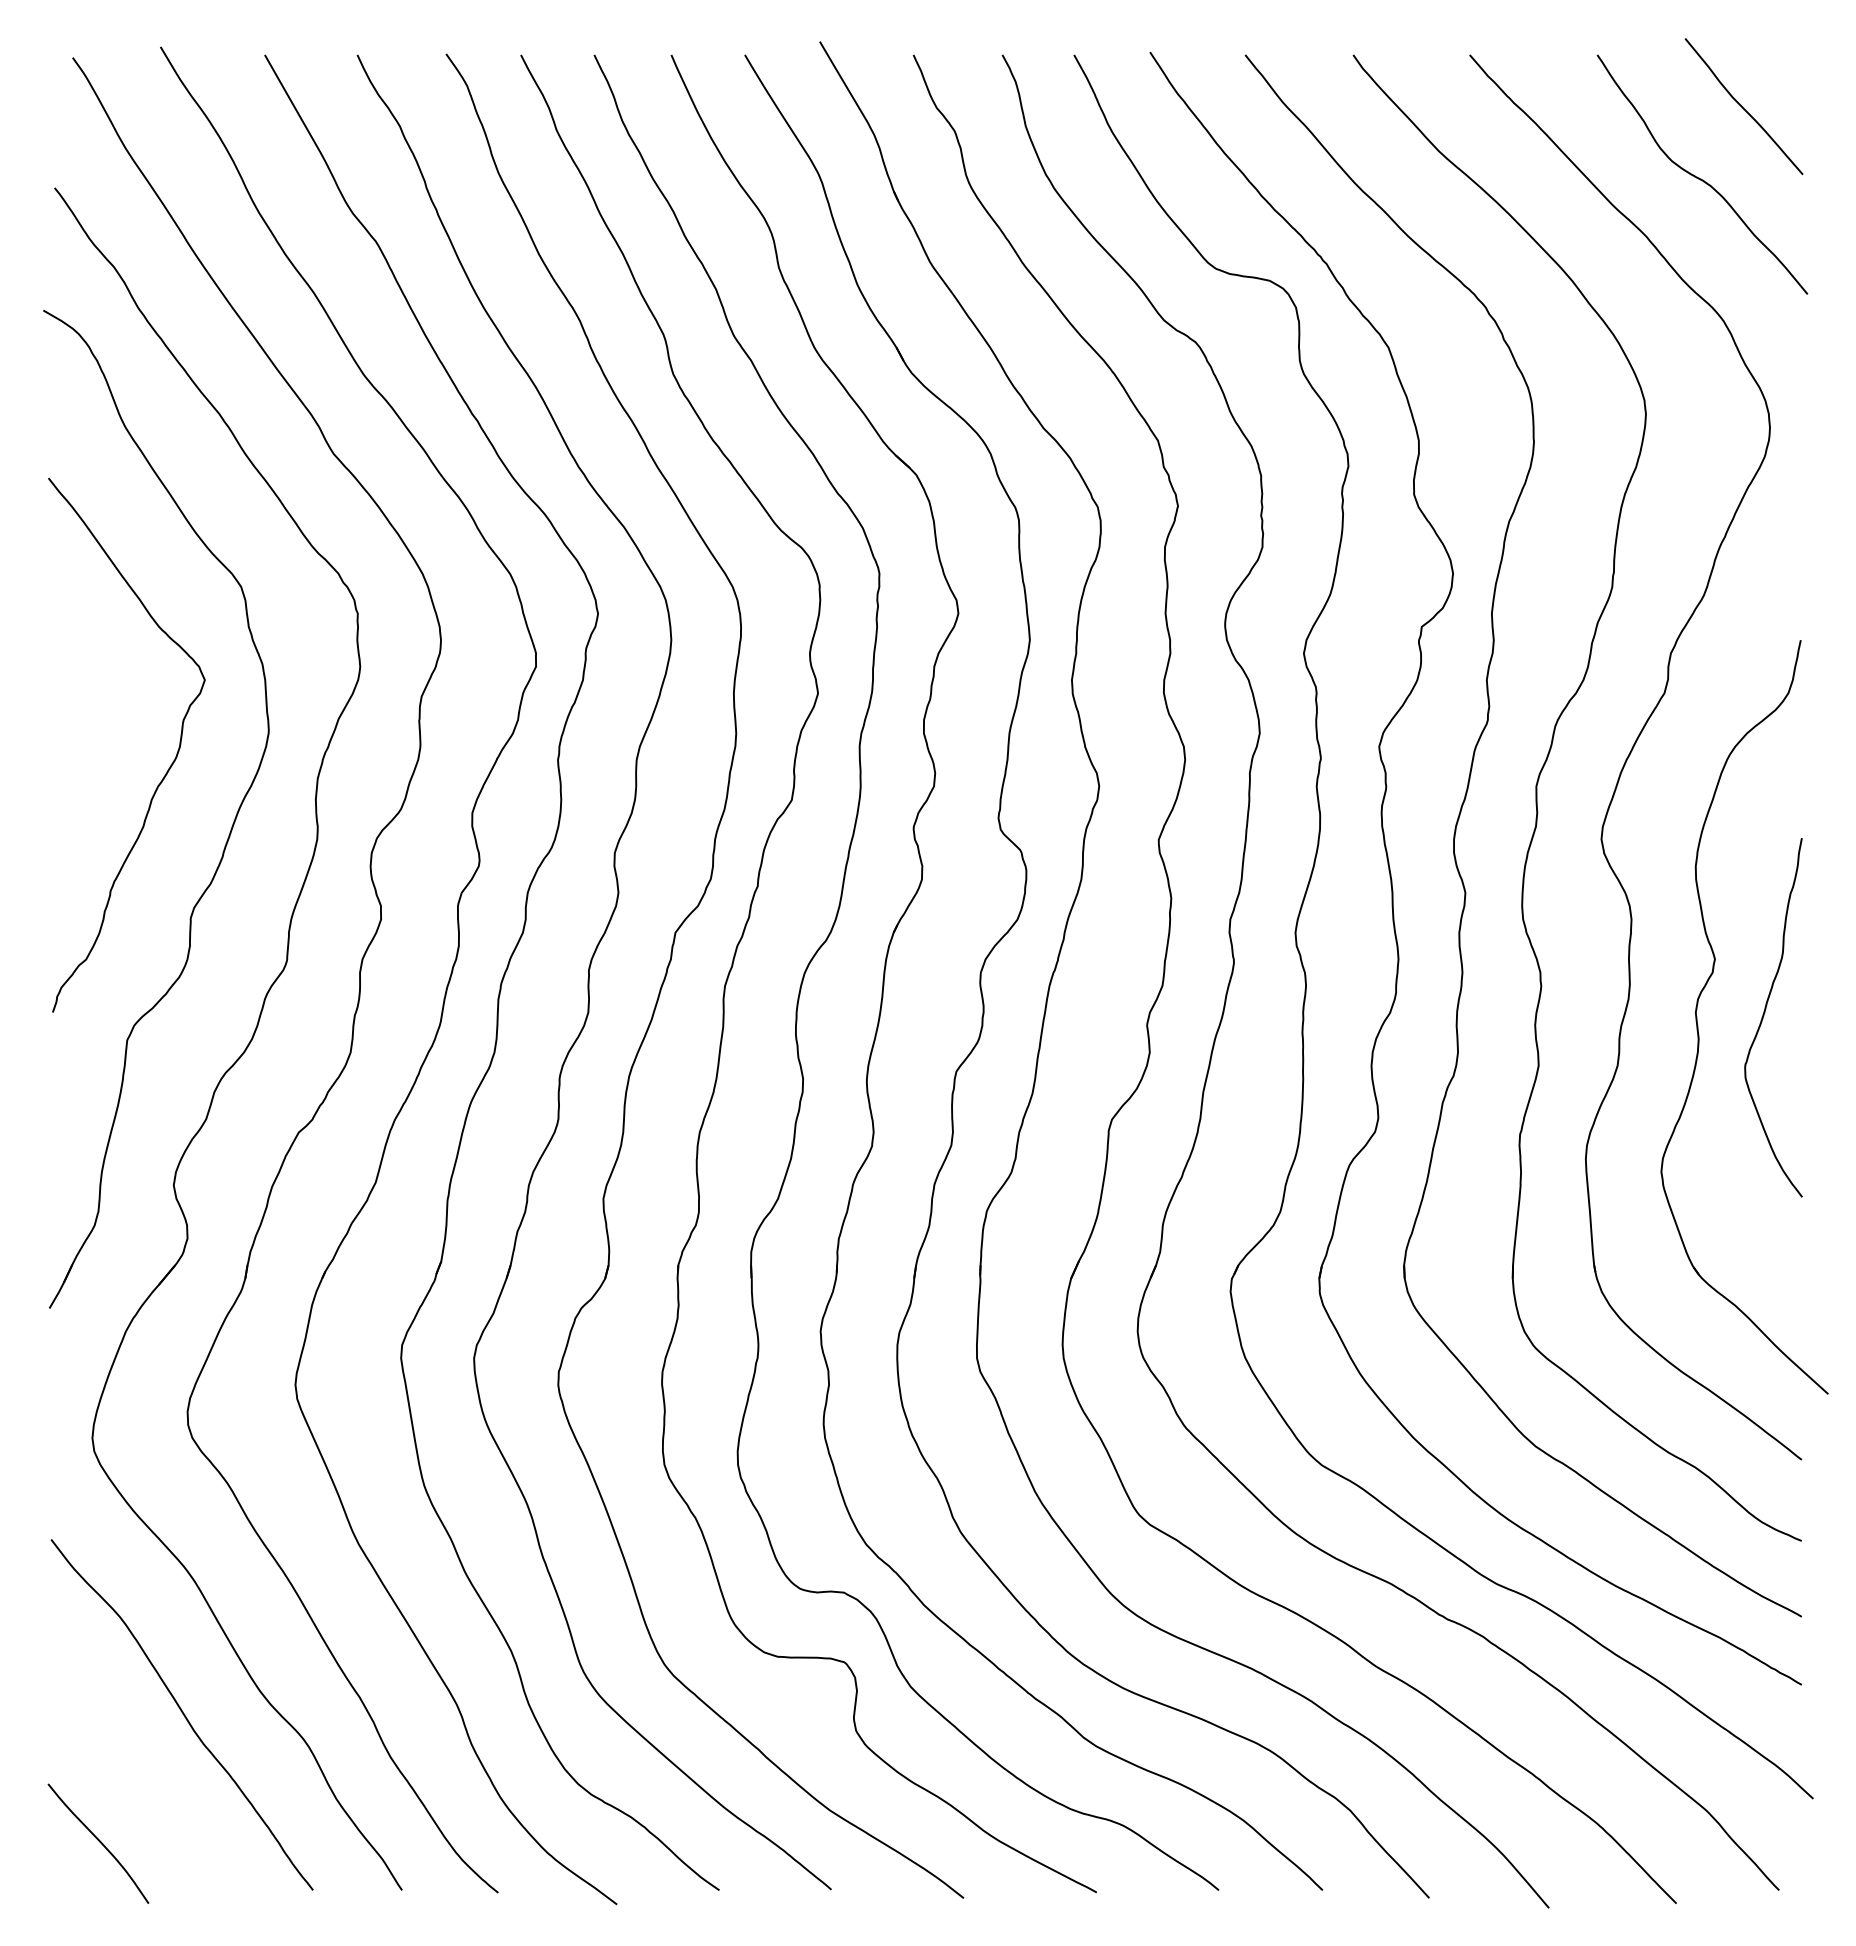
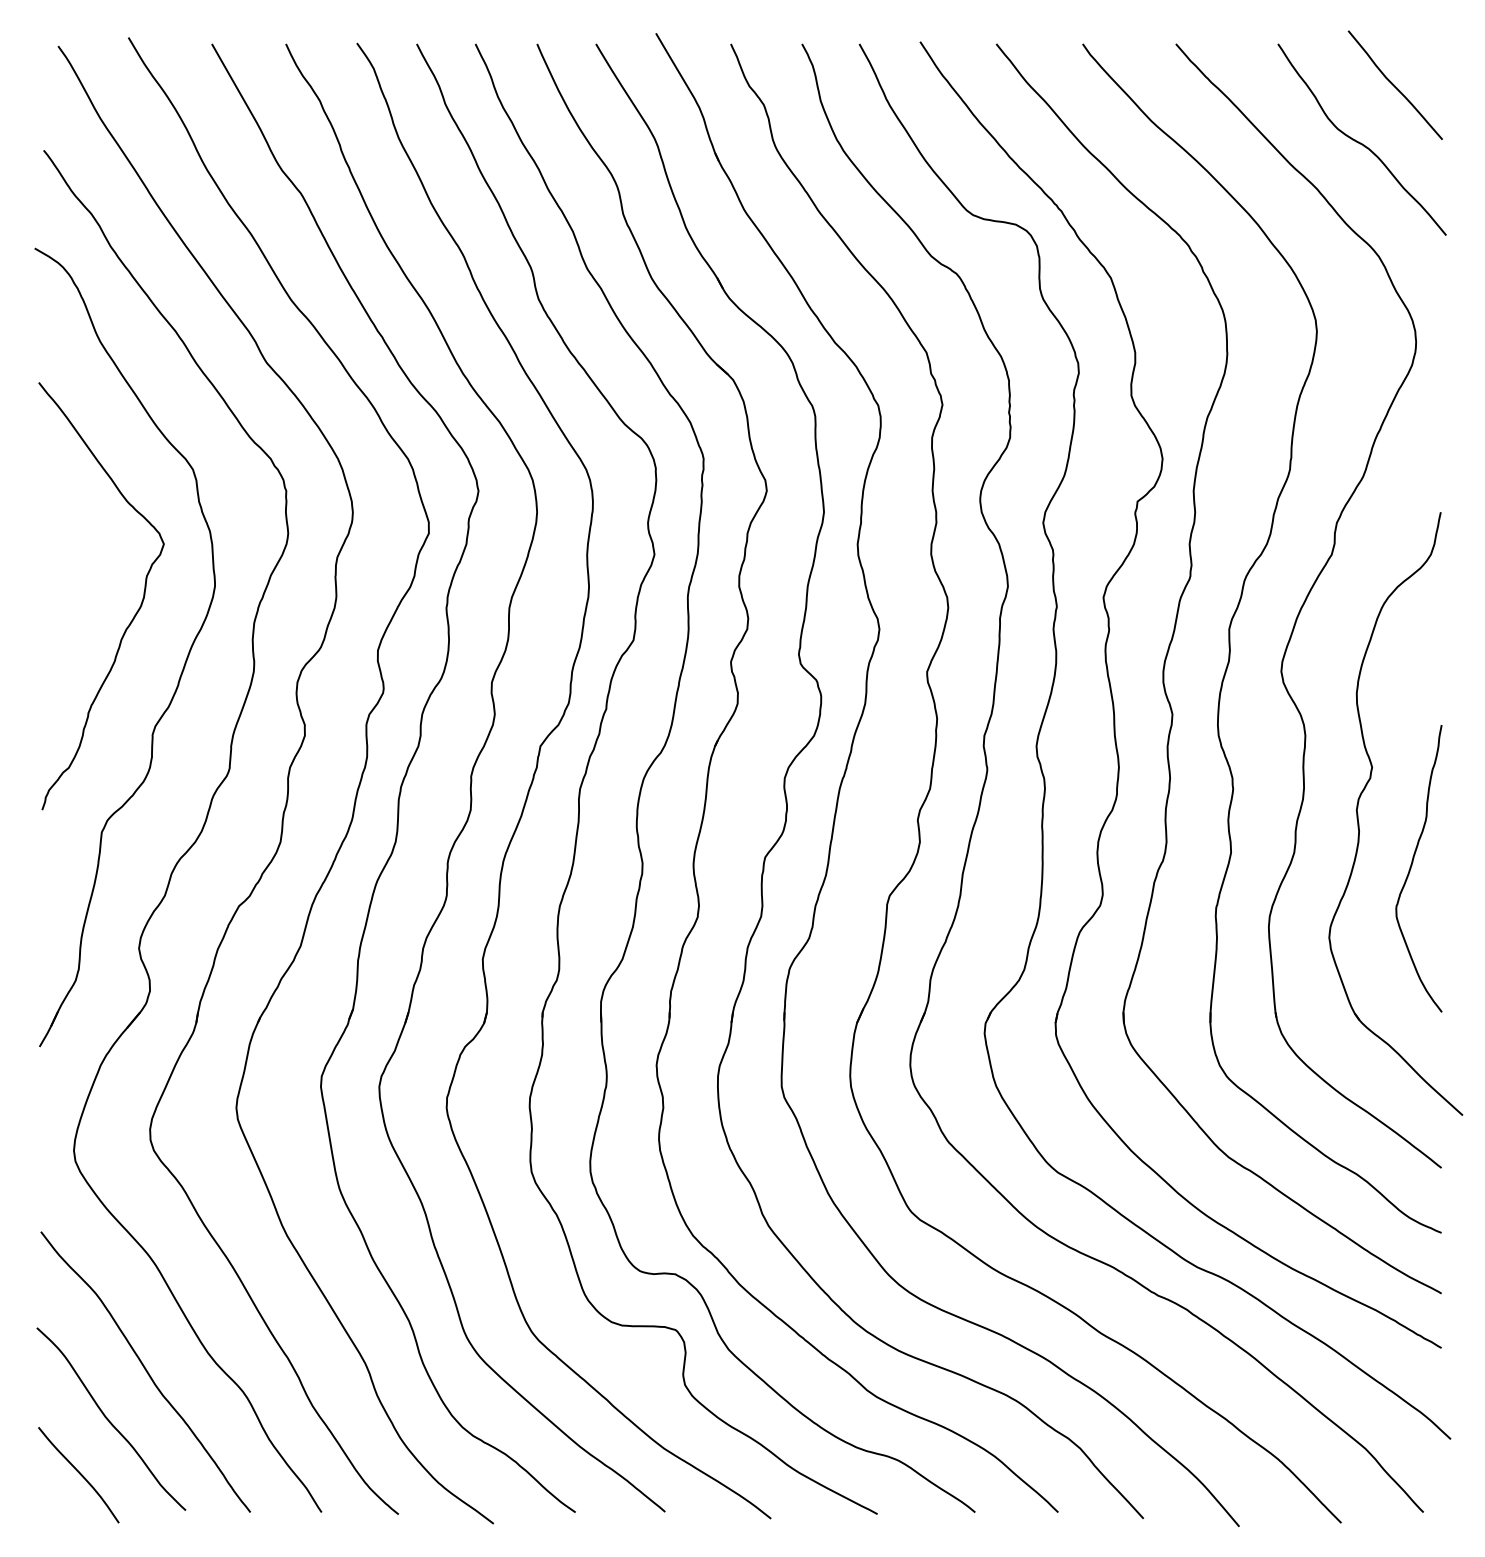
curve: (1764, 1015) -> (1411, 866), moved
curve: (136, 1774) -> (109, 1419), added

